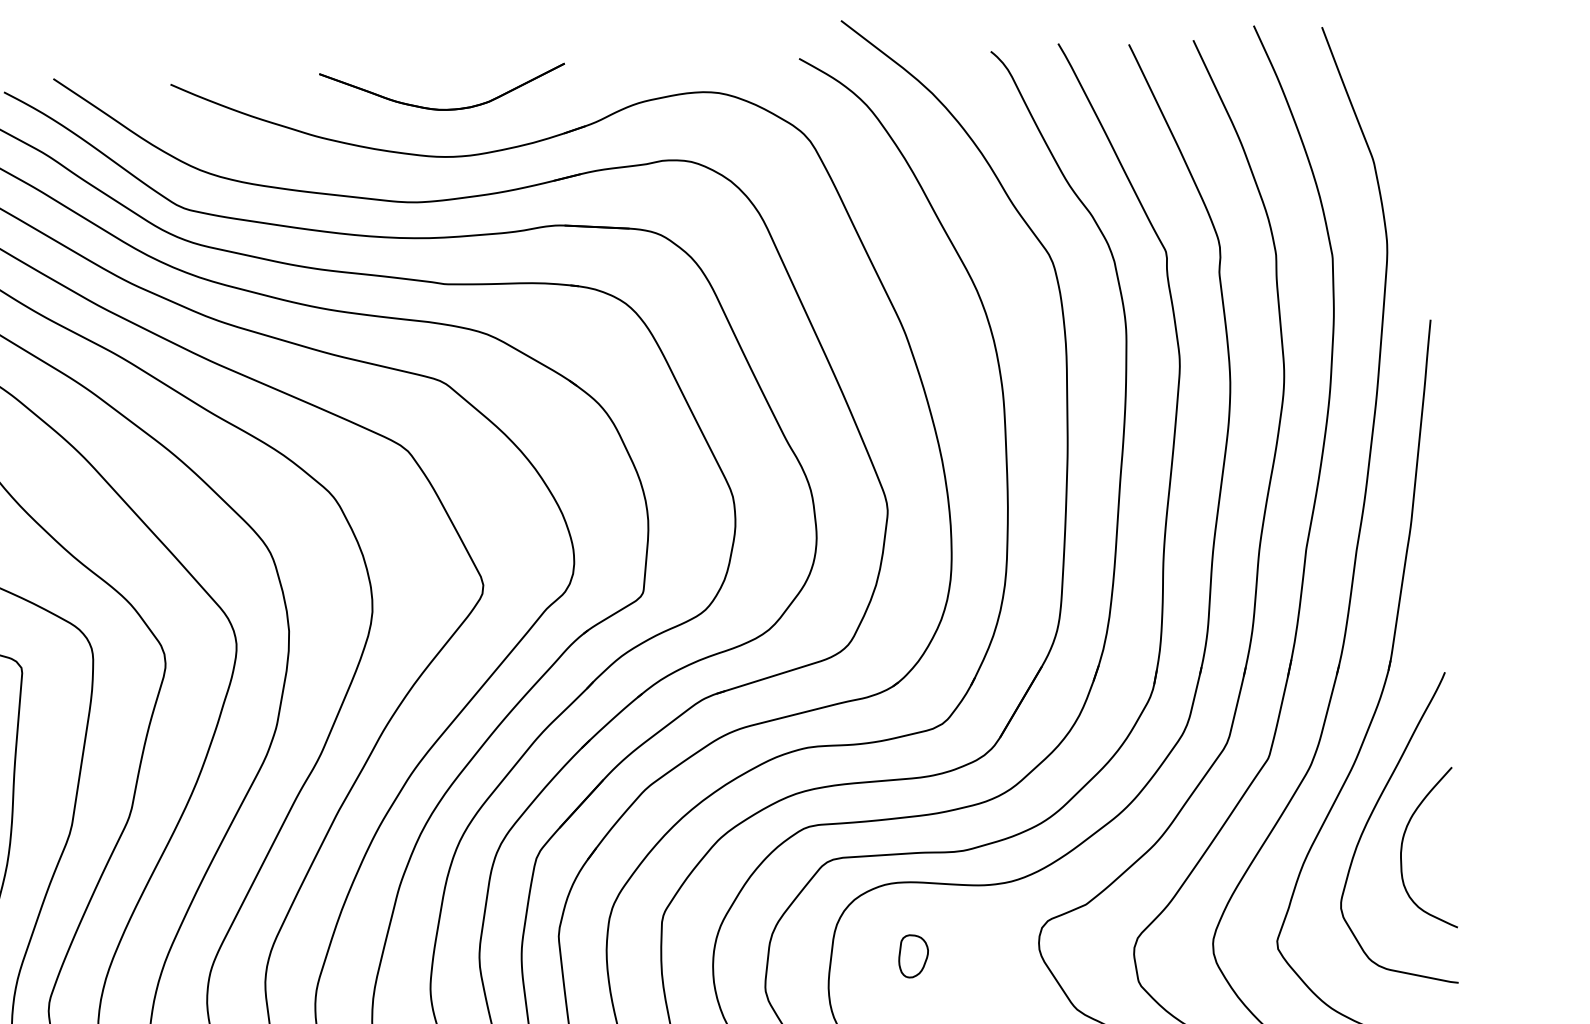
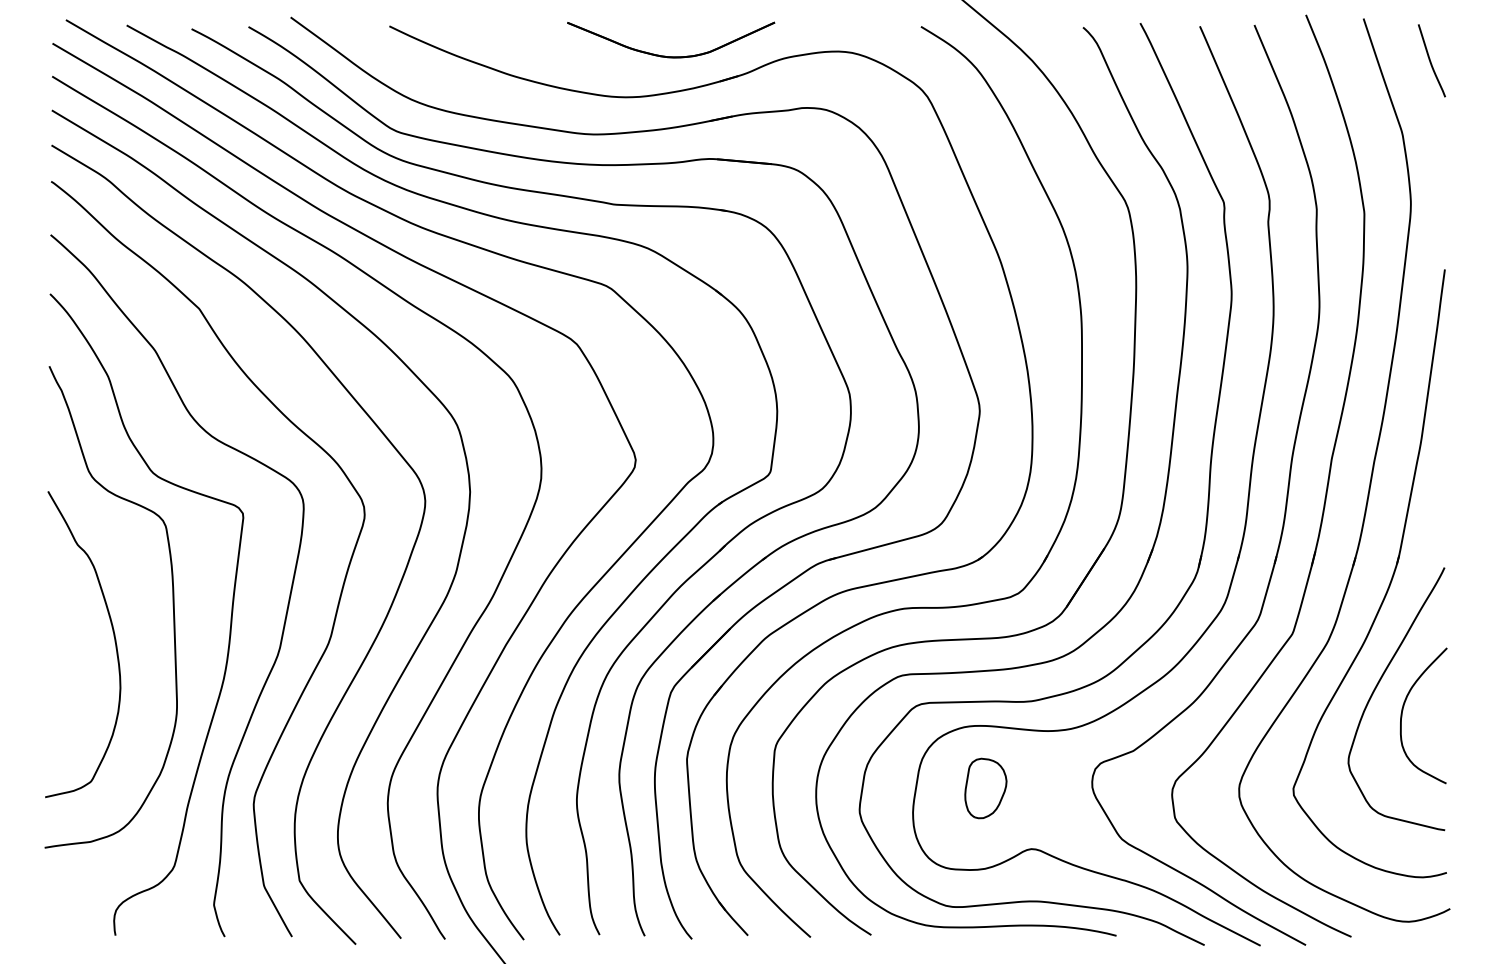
curve: (1403, 73) -> (1430, 60), added
part: (444, 108) -> (671, 56), moved
part: (913, 956) -> (985, 788), size x1.67

